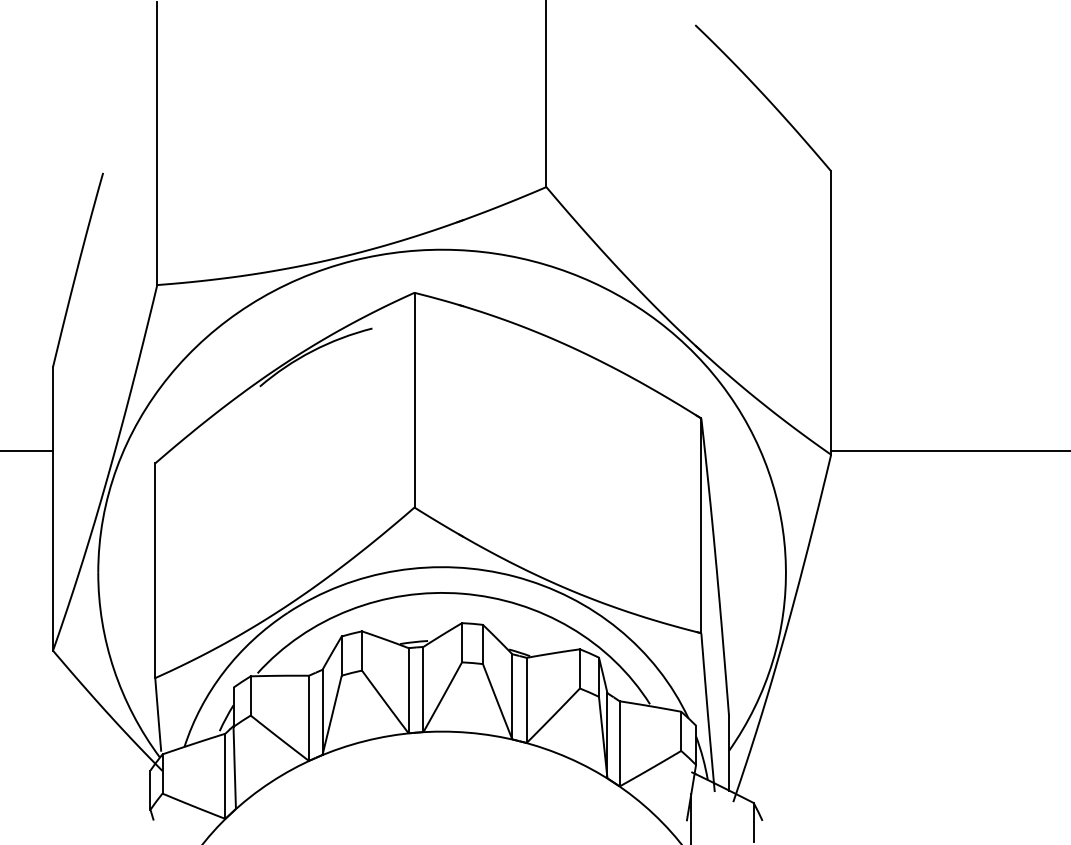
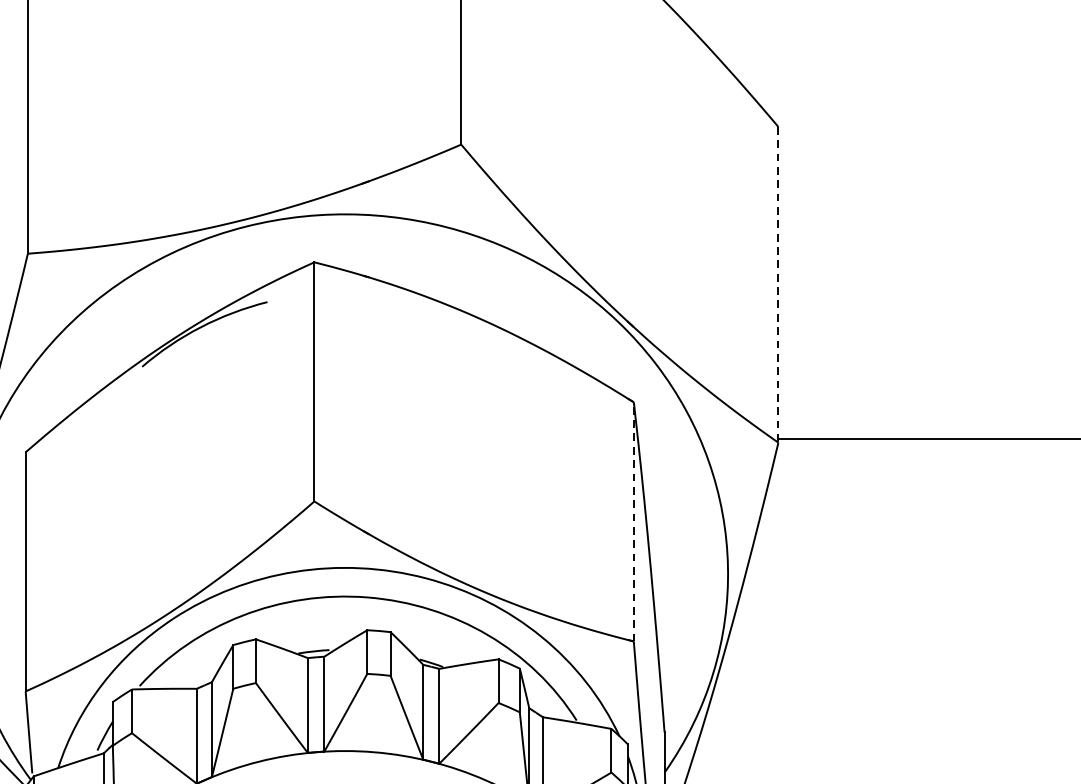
line: (831, 313) -> (778, 285), solid -> dashed
line: (701, 525) -> (634, 521), solid -> dashed

